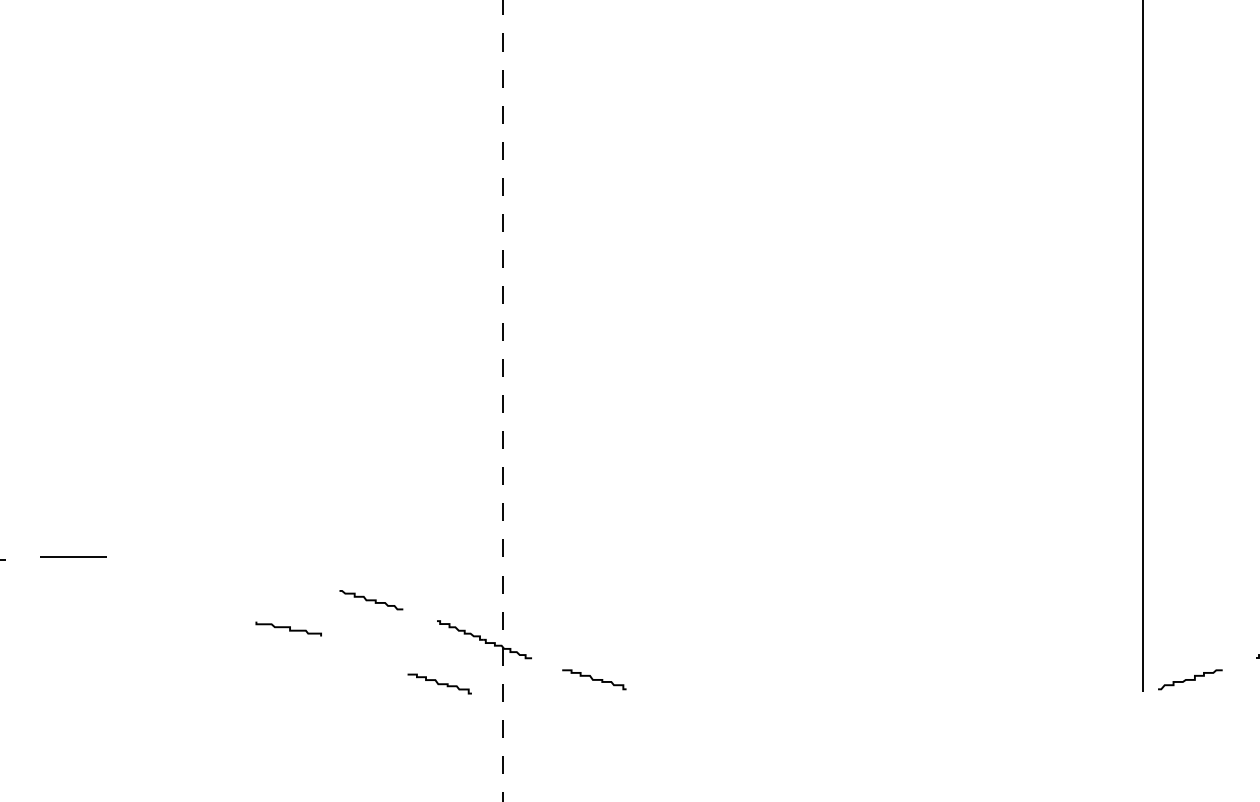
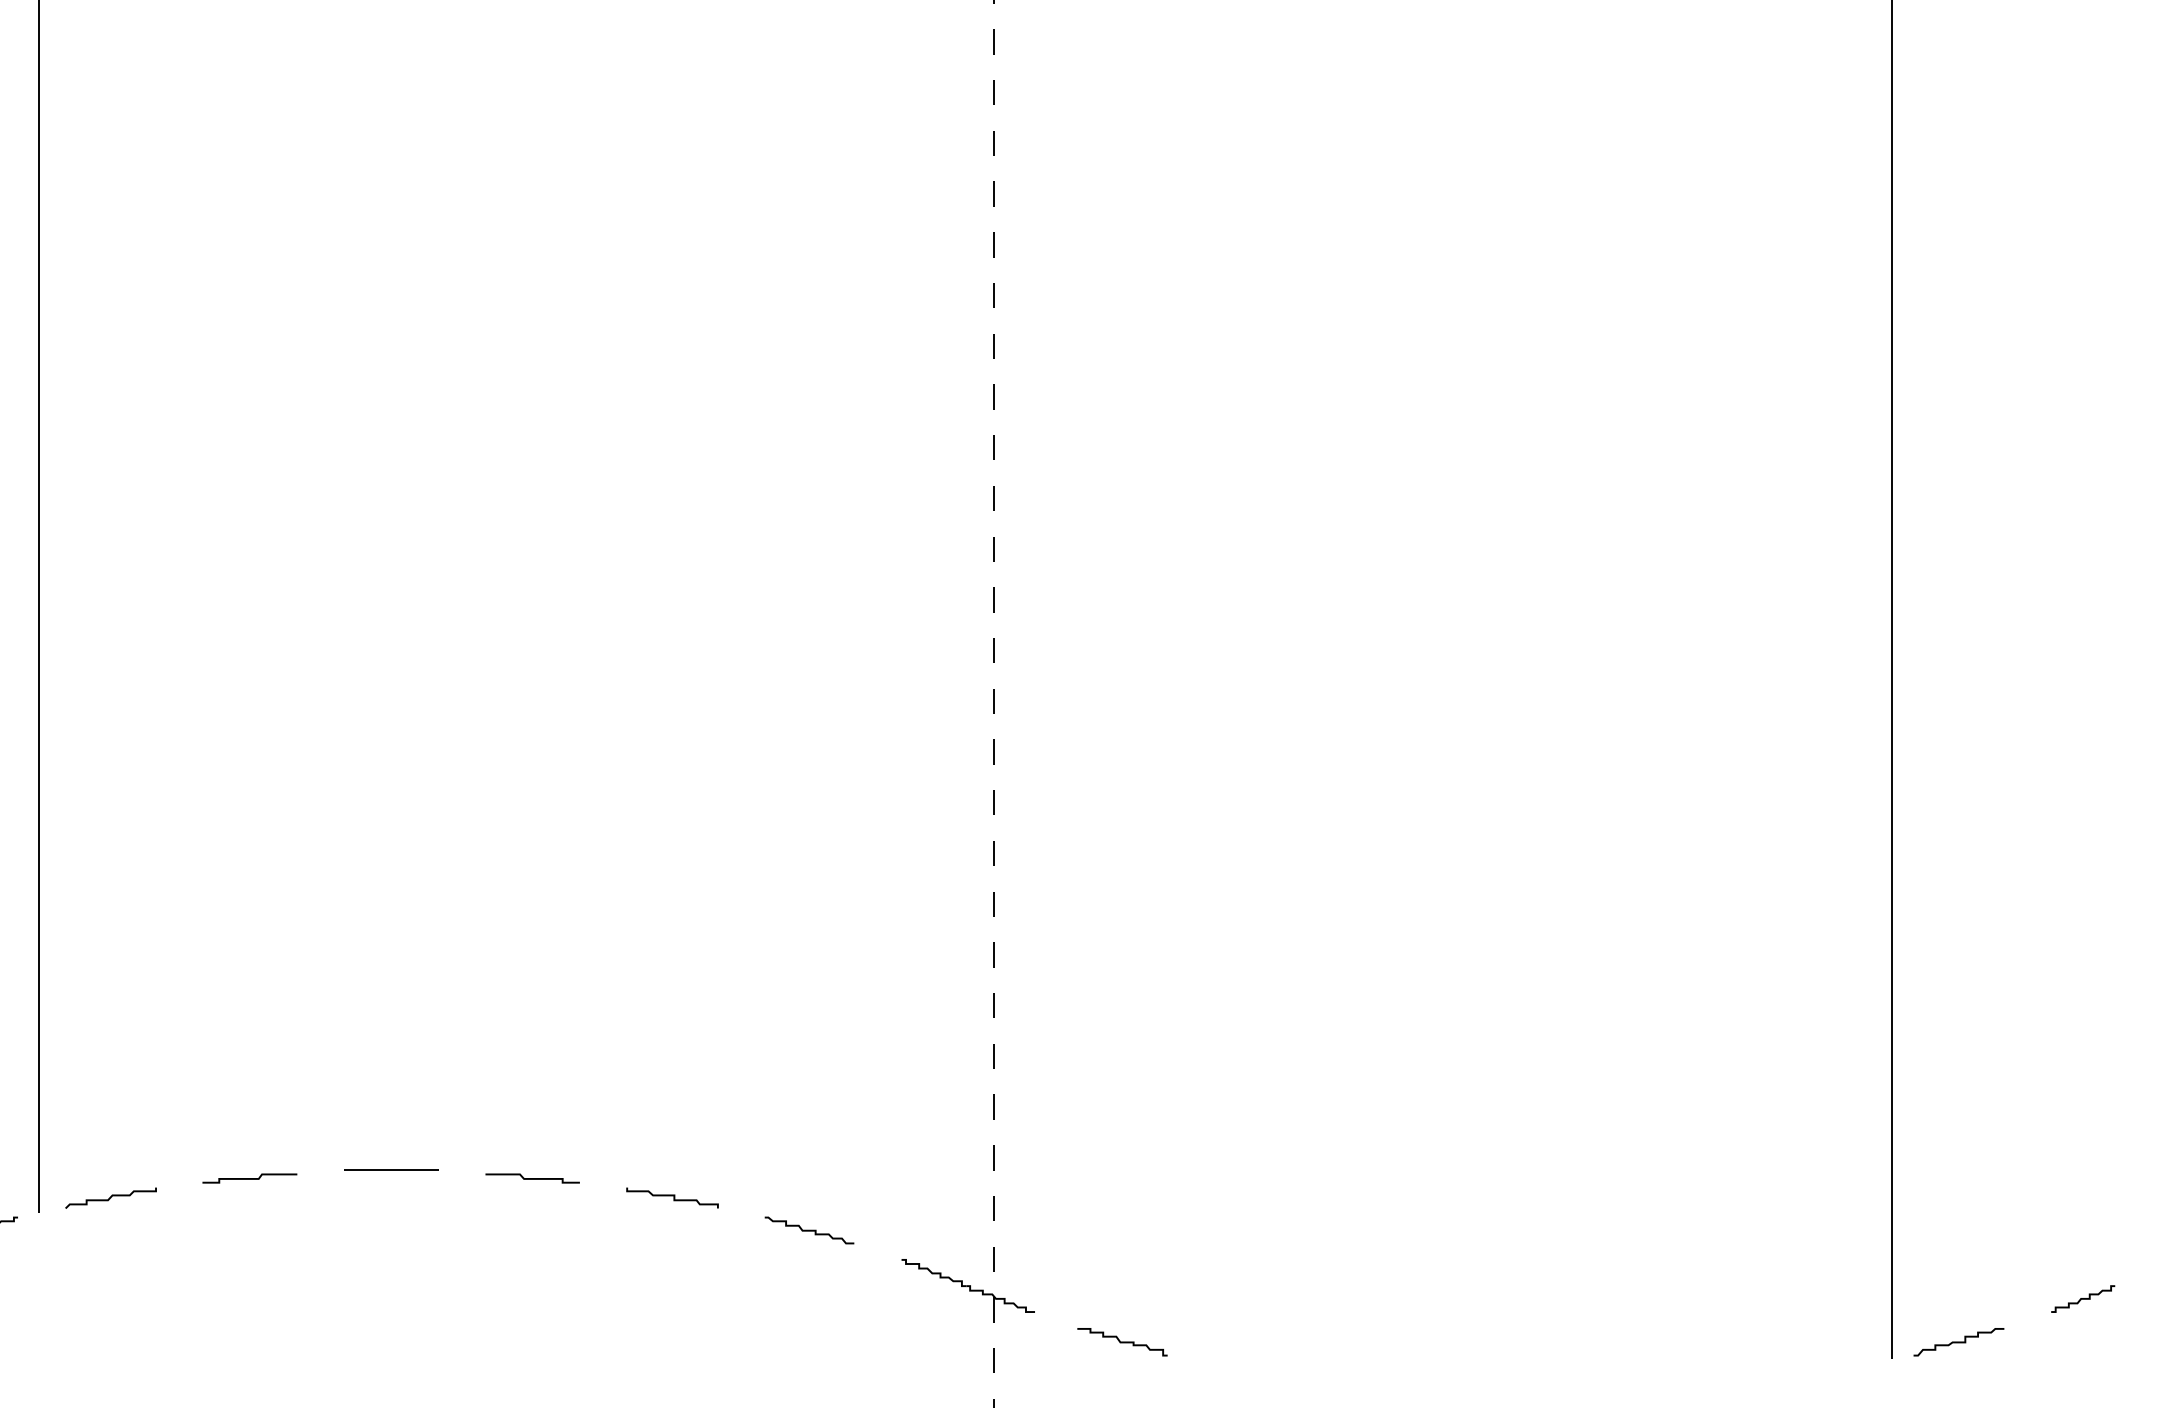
curve: (174, 563) -> (532, 1178), added
curve: (288, 627) -> (672, 1196), moved
curve: (439, 684) -> (905, 1348), removed

